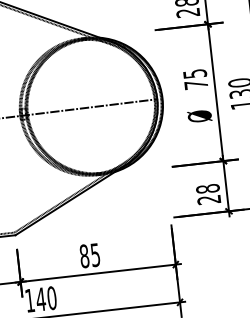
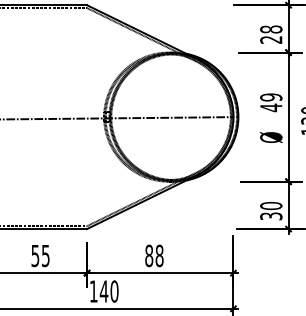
text: (195, 79) -> (271, 102), 75 -> 49
text: (208, 193) -> (271, 210), 28 -> 30
text: (95, 254) -> (159, 255), 85 -> 88

